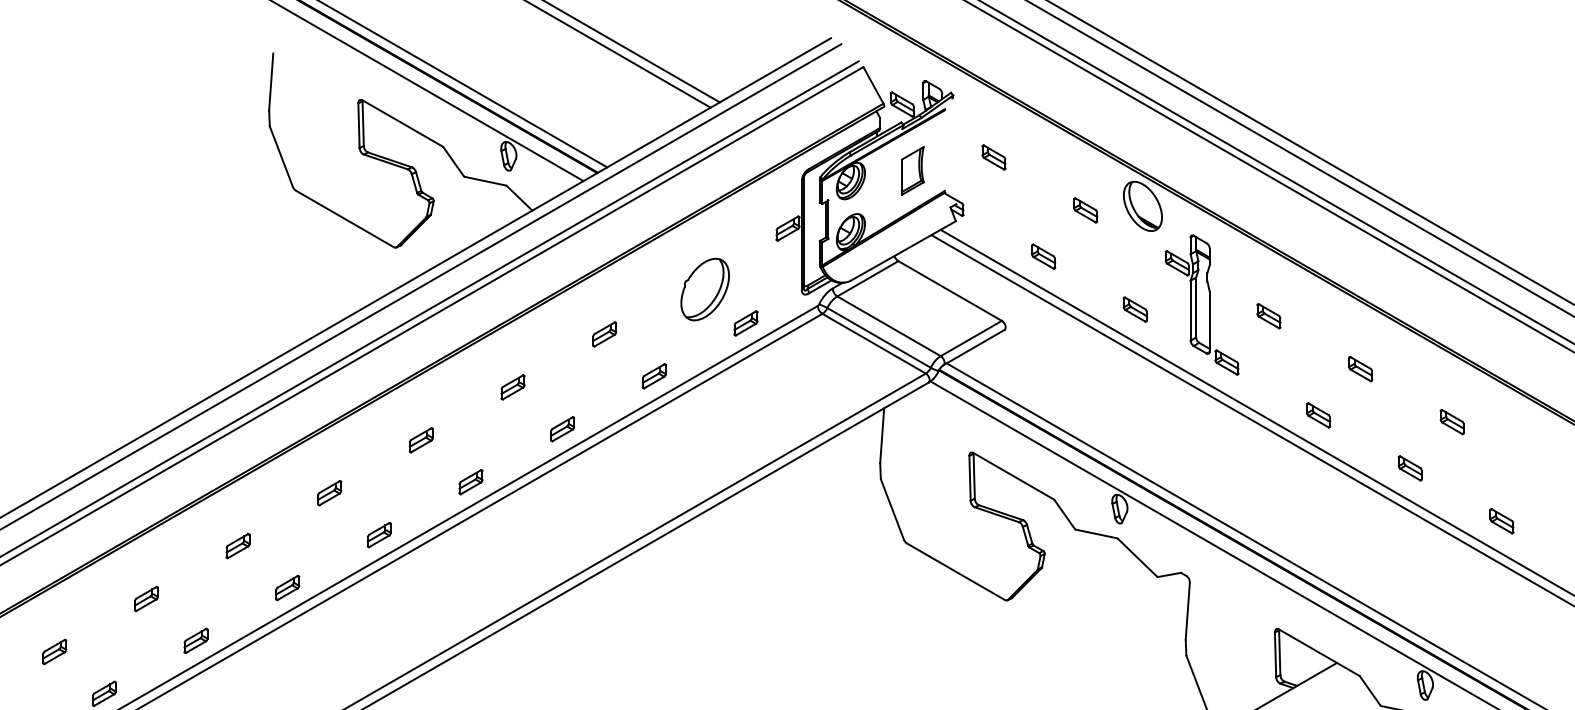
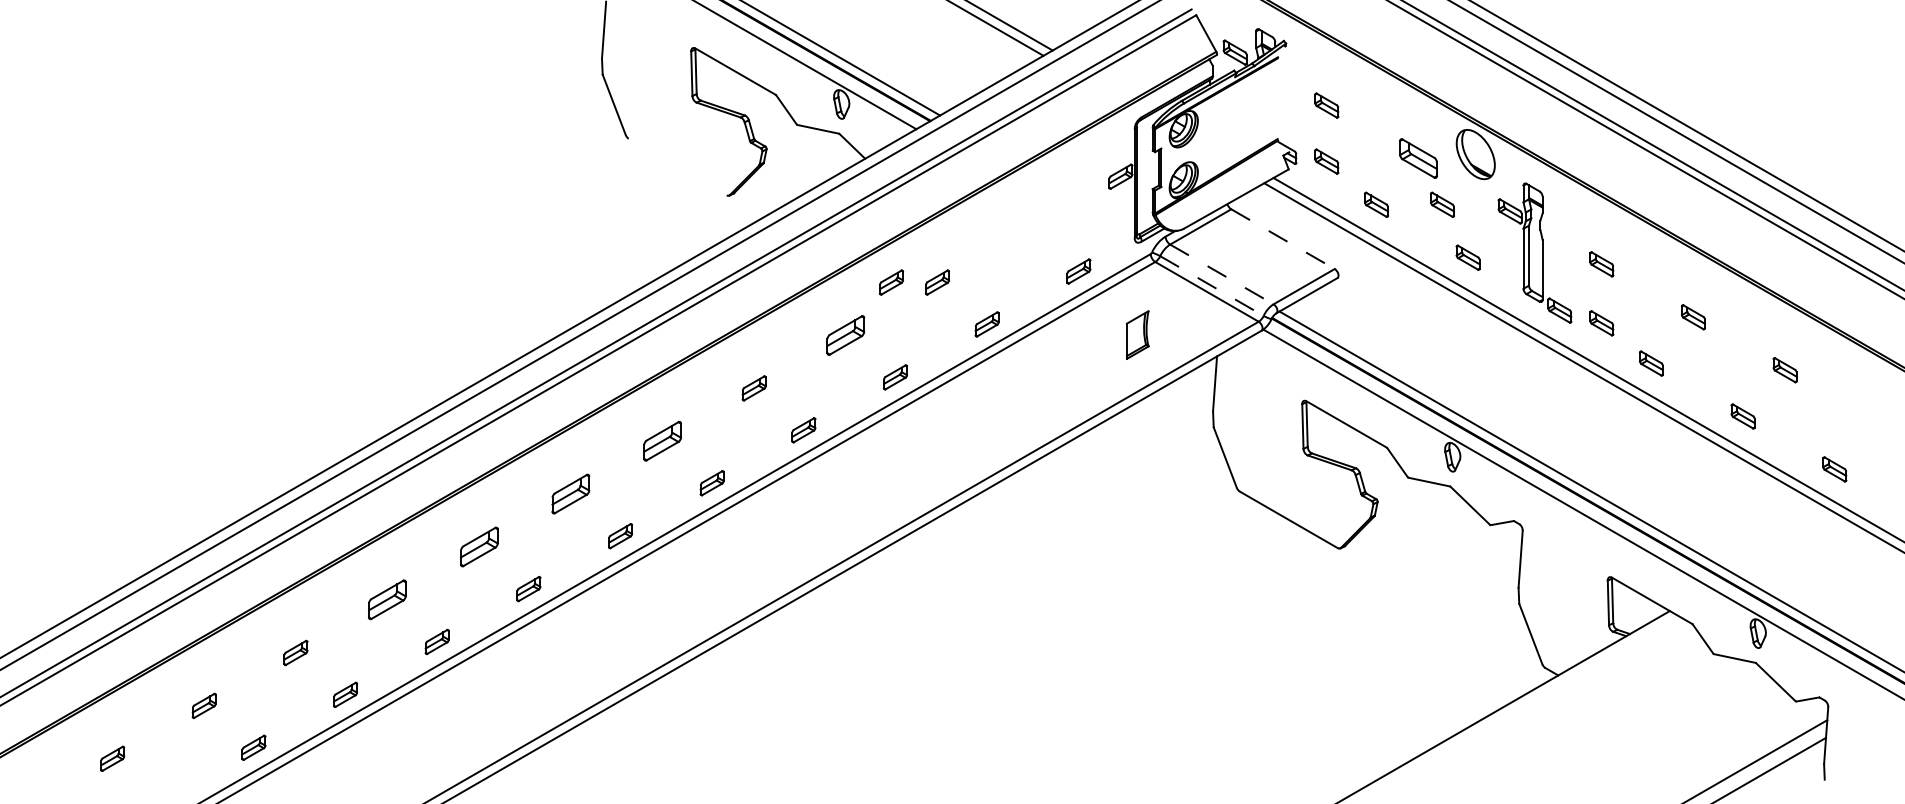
part: (912, 170) -> (1137, 334), moved
part: (1085, 210) -> (1418, 158), size x1.6
part: (993, 213) -> (1326, 161), added
line: (344, 218) -> (677, 166), removed
part: (1109, 256) -> (1442, 204), added
part: (704, 289) -> (1037, 237), removed
line: (950, 291) -> (1283, 239), solid -> dashed
line: (888, 326) -> (1221, 274), solid -> dashed
part: (558, 334) -> (891, 282), added
line: (878, 338) -> (1211, 286), solid -> dashed
part: (1268, 375) -> (1601, 323), added
part: (512, 387) -> (845, 335), size x1.6
part: (329, 493) -> (662, 441), size x1.6
part: (237, 546) -> (570, 494), size x1.6
part: (145, 599) -> (478, 547), size x1.6
part: (54, 652) -> (387, 600), size x1.6

